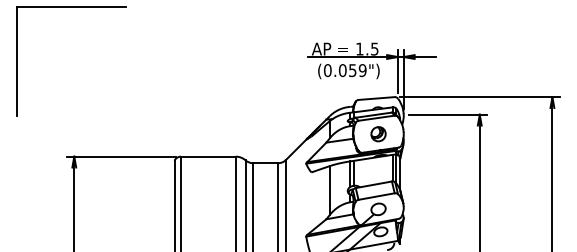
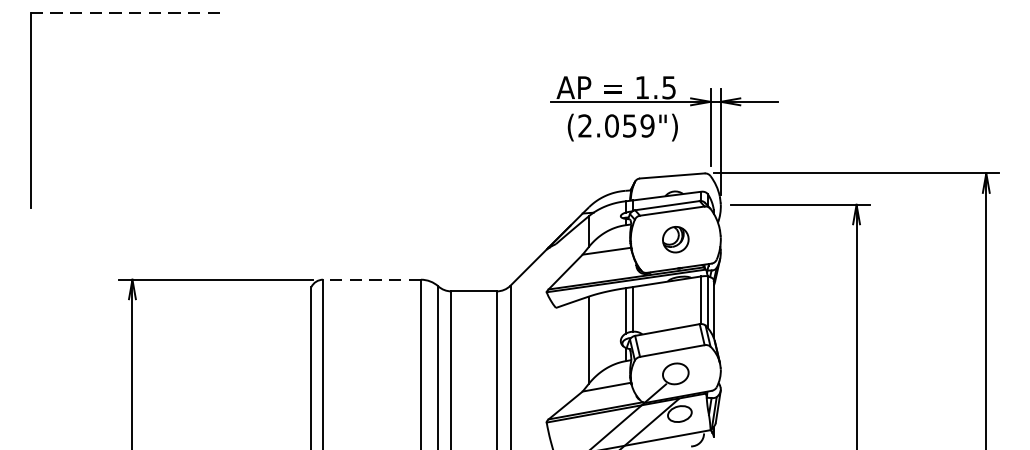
line: (71, 7) -> (127, 13), solid -> dashed
text: (327, 70) -> (584, 125), (0.059") -> (2.059")
line: (207, 156) -> (370, 279), solid -> dashed

